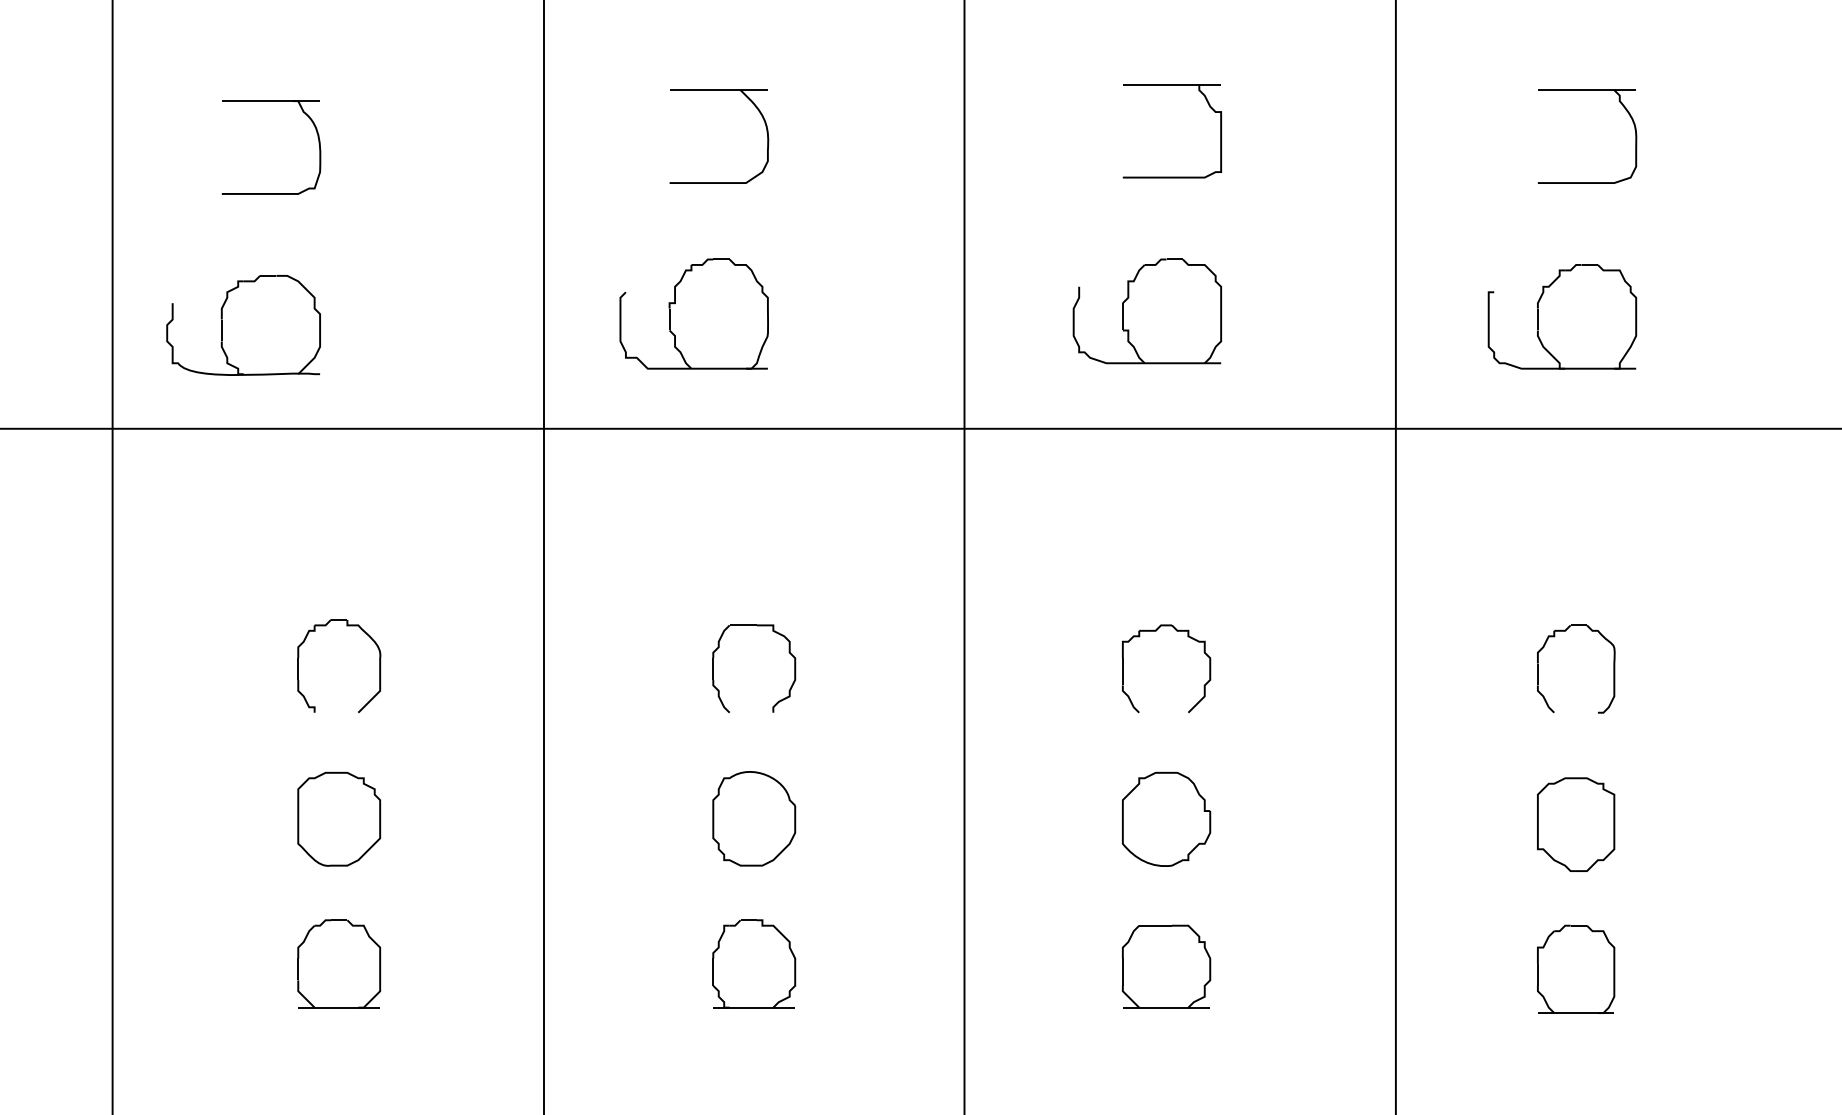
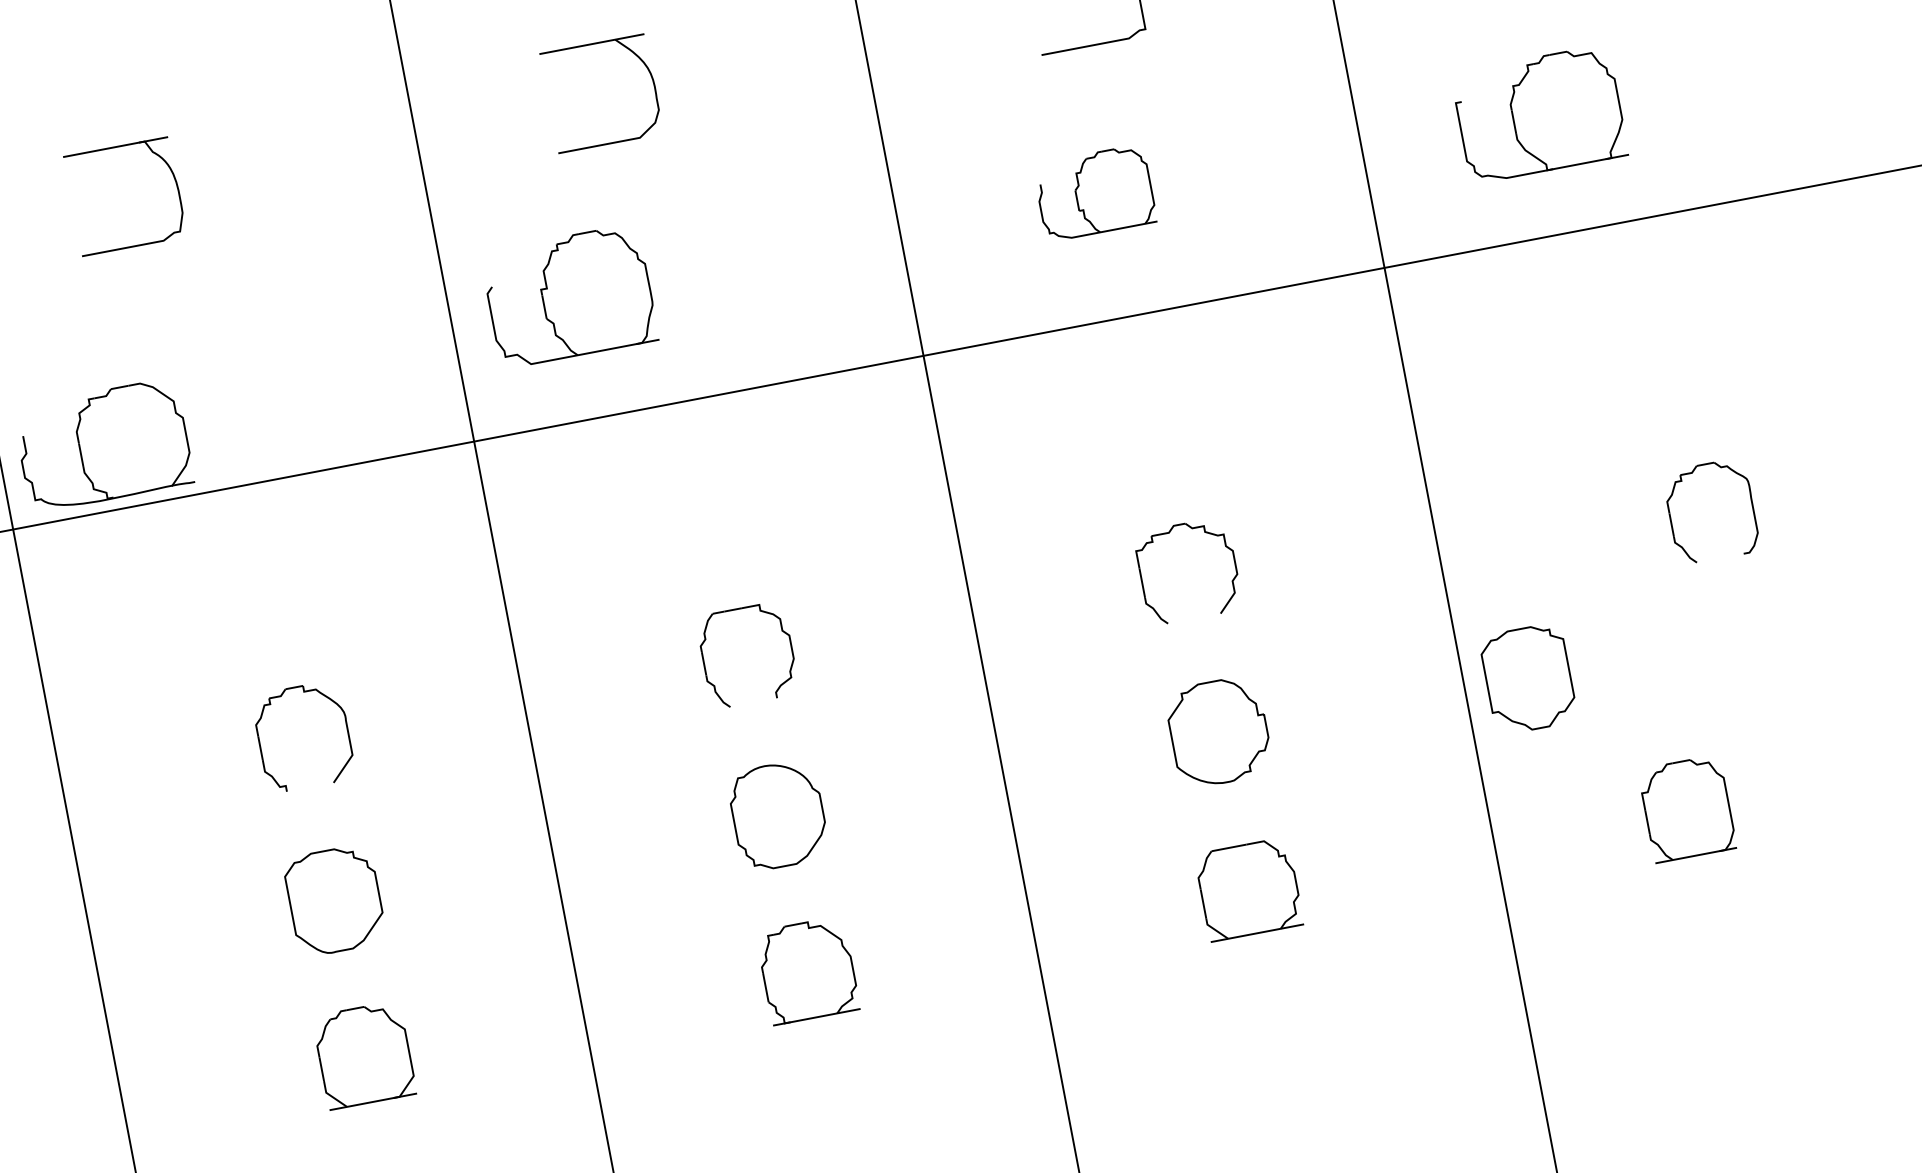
part: (1146, 311) -> (1094, 193), size x0.7
part: (693, 313) -> (568, 295), moved
part: (243, 325) -> (103, 445), moved
part: (1613, 668) -> (1751, 503), moved
part: (1576, 824) -> (1528, 678), moved

